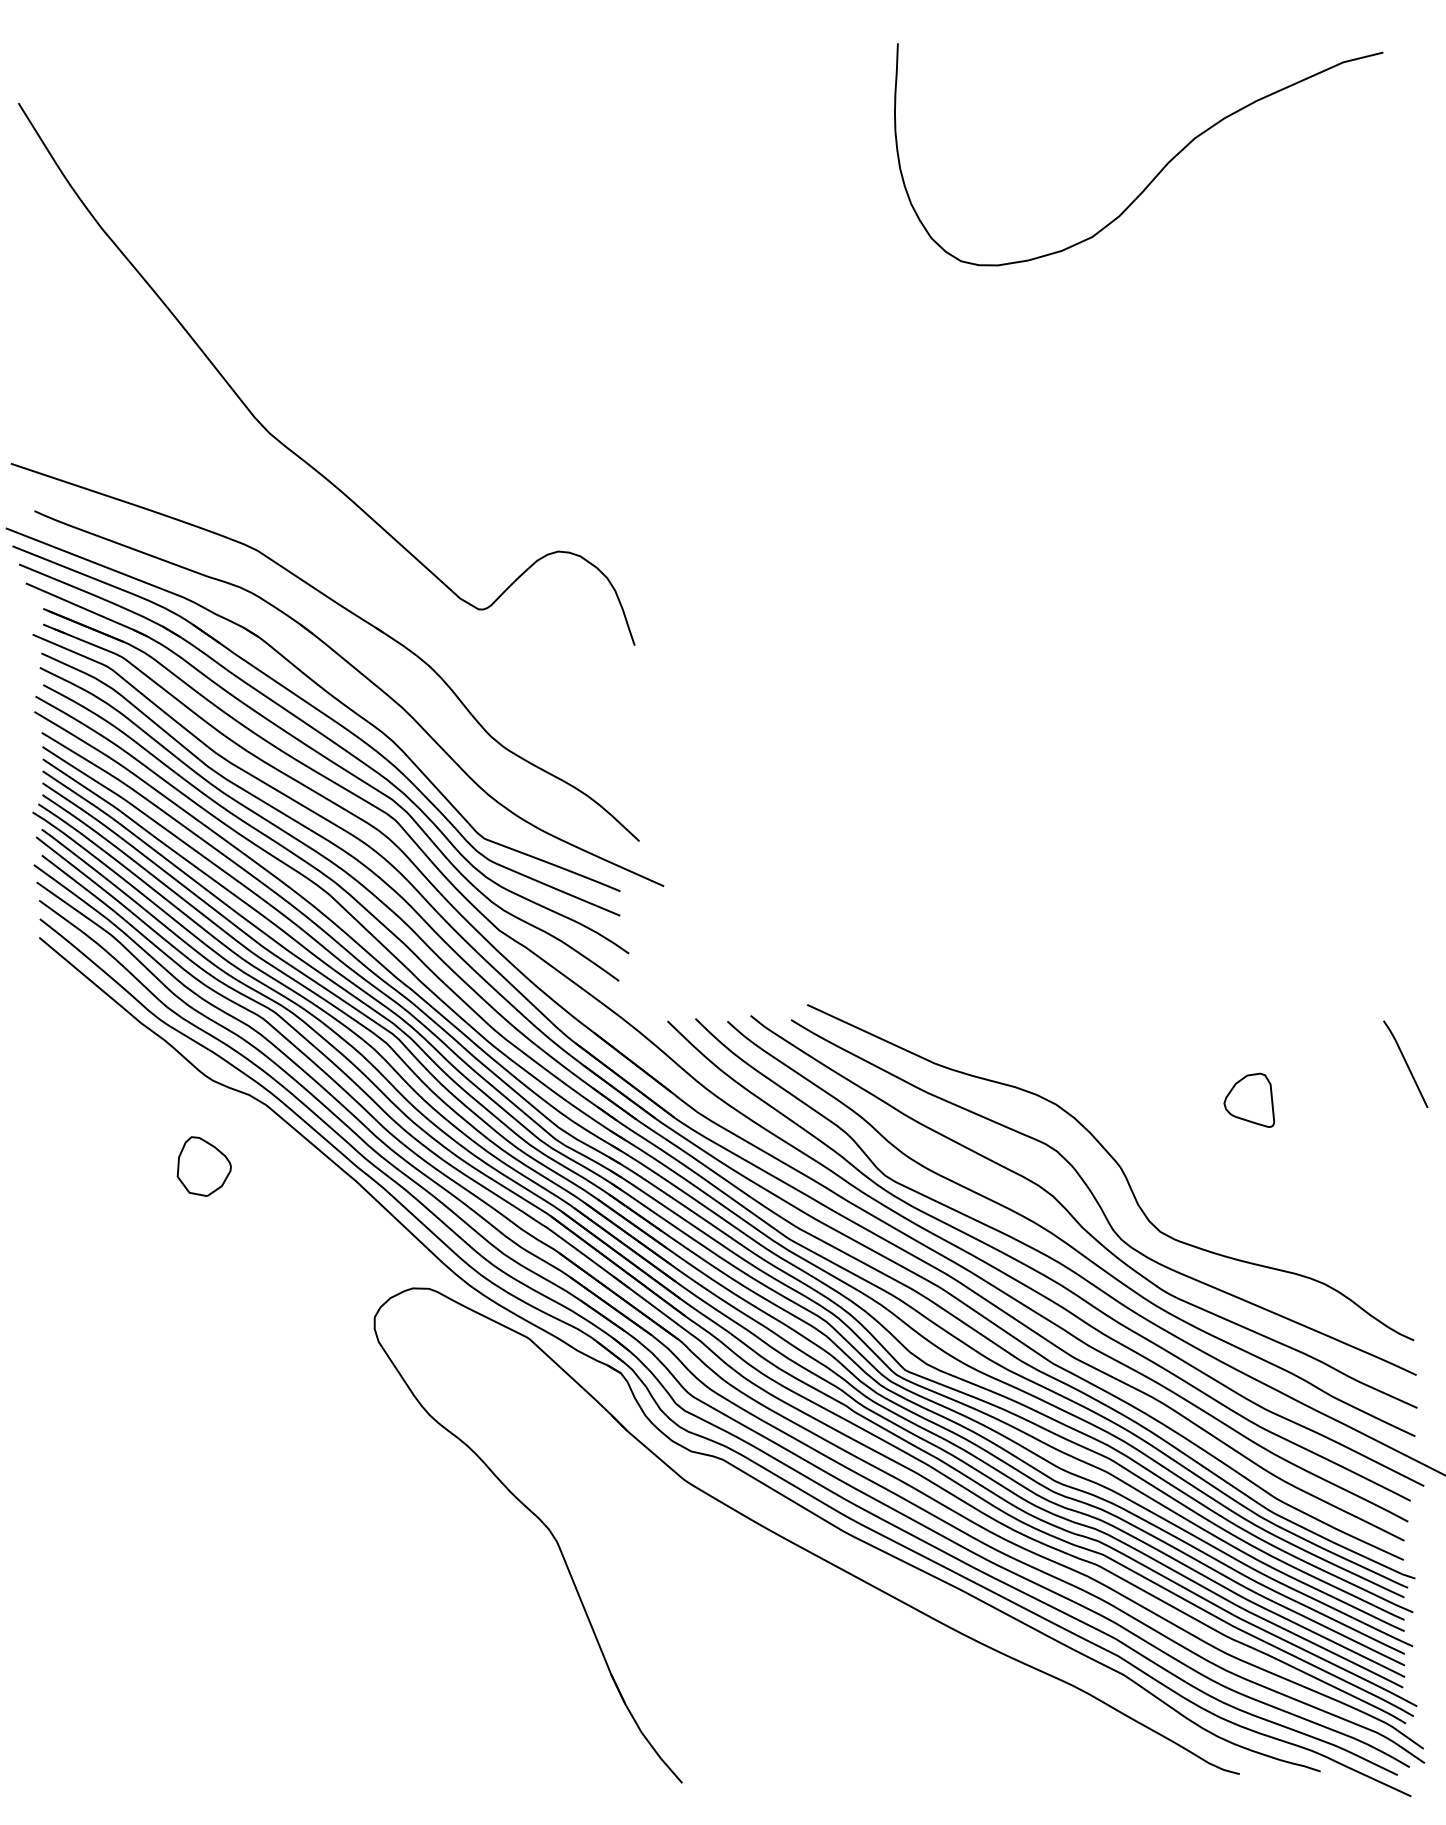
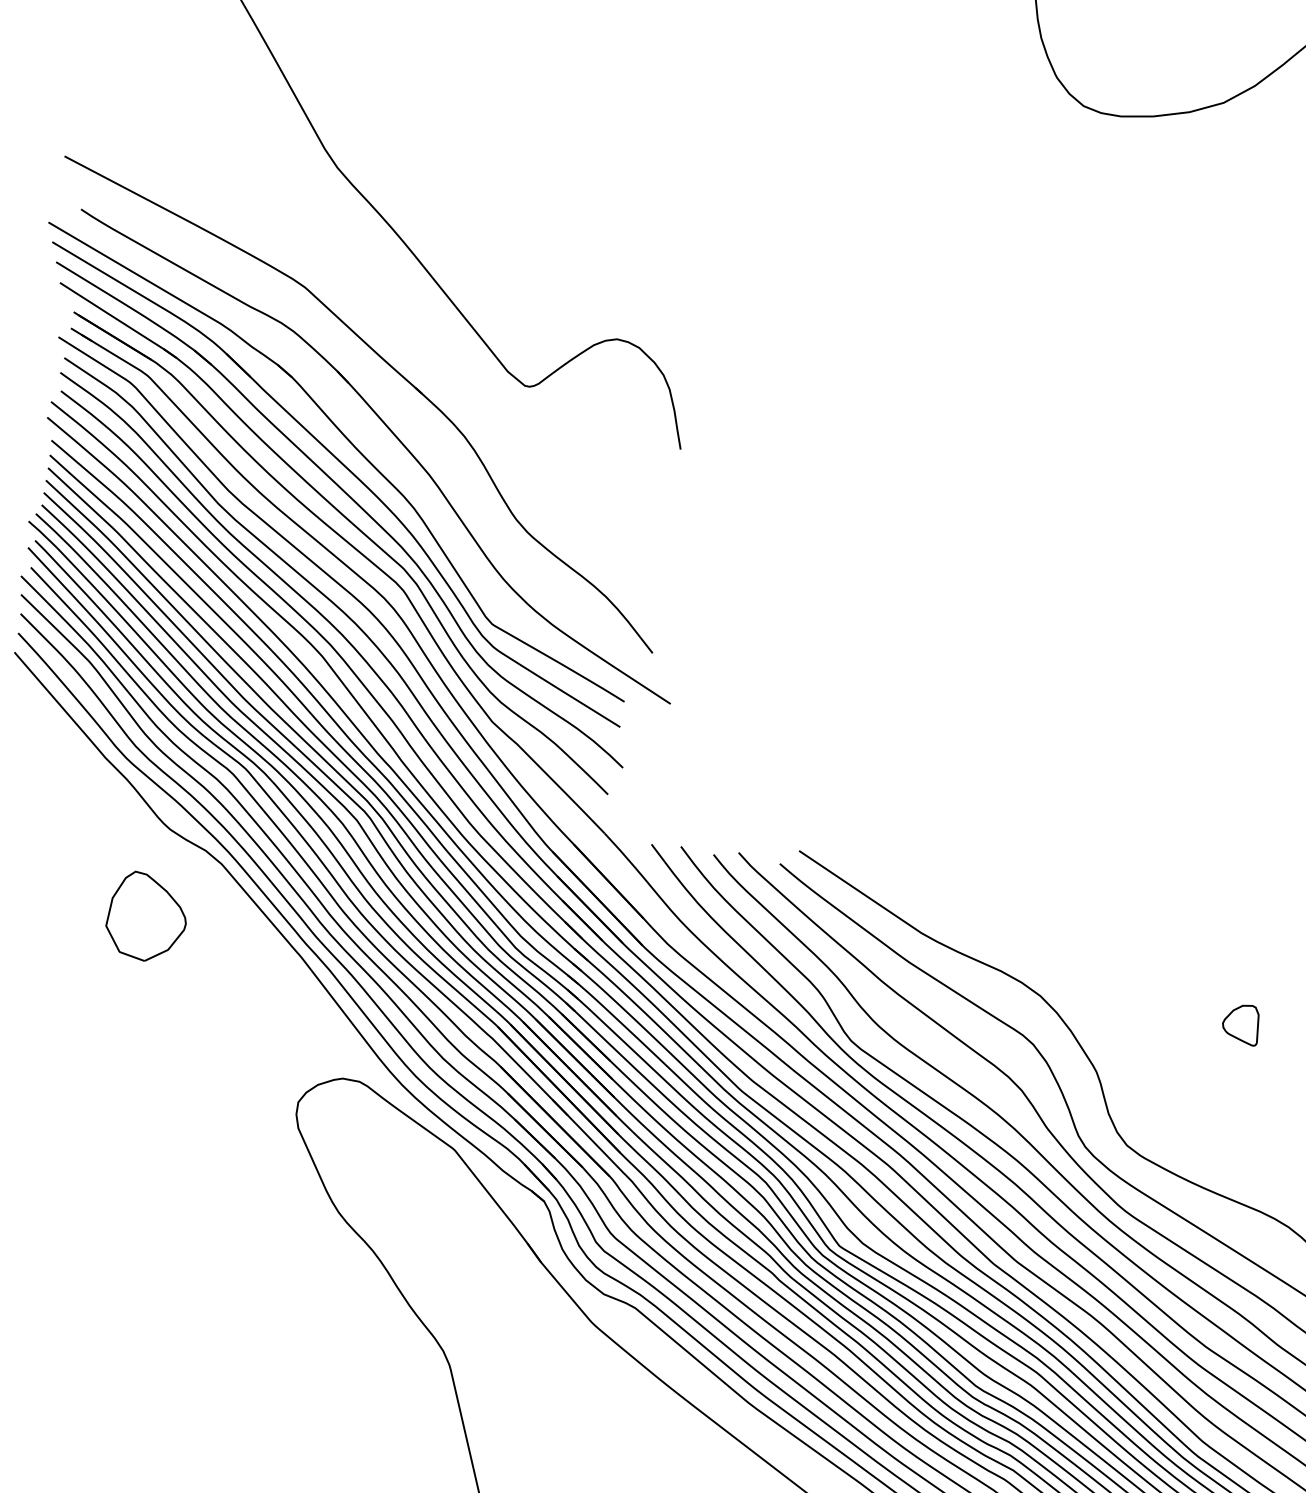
part: (1249, 1099) -> (1241, 1023), size x0.7
part: (203, 1166) -> (146, 917), size x1.4

